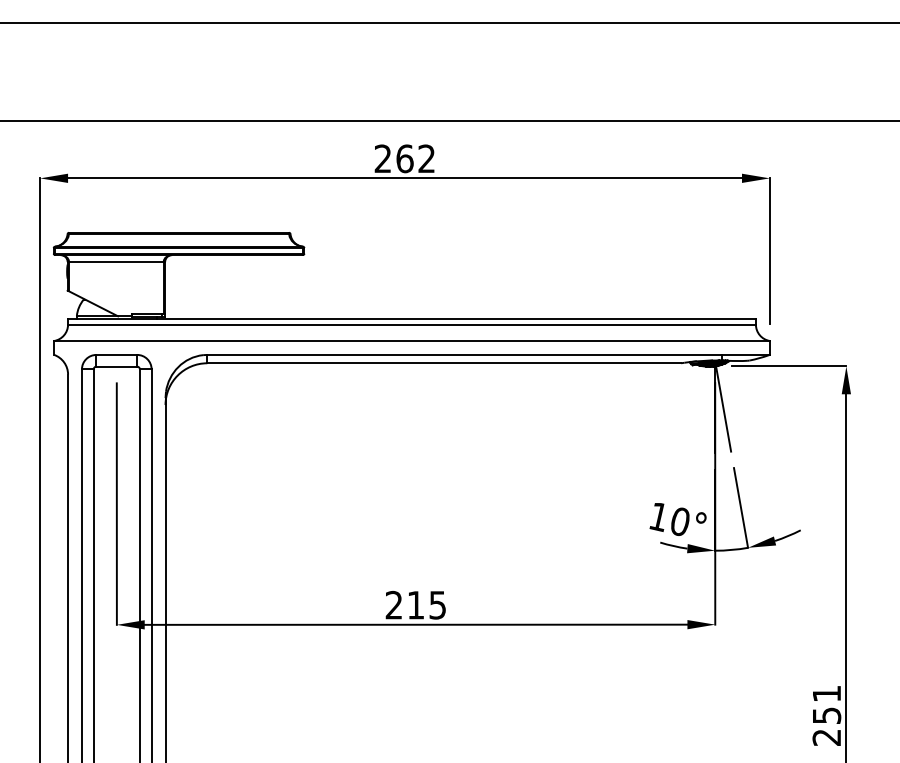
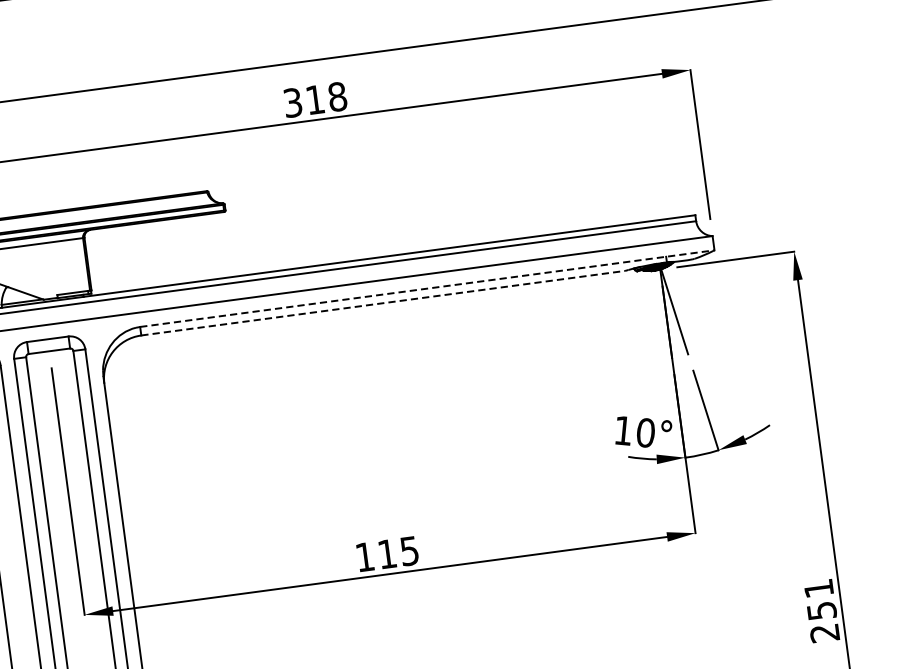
text: (404, 158) -> (314, 99), 262 -> 318
line: (489, 354) -> (428, 288), solid -> dashed
line: (444, 363) -> (383, 303), solid -> dashed
text: (393, 604) -> (364, 556), 215 -> 115

